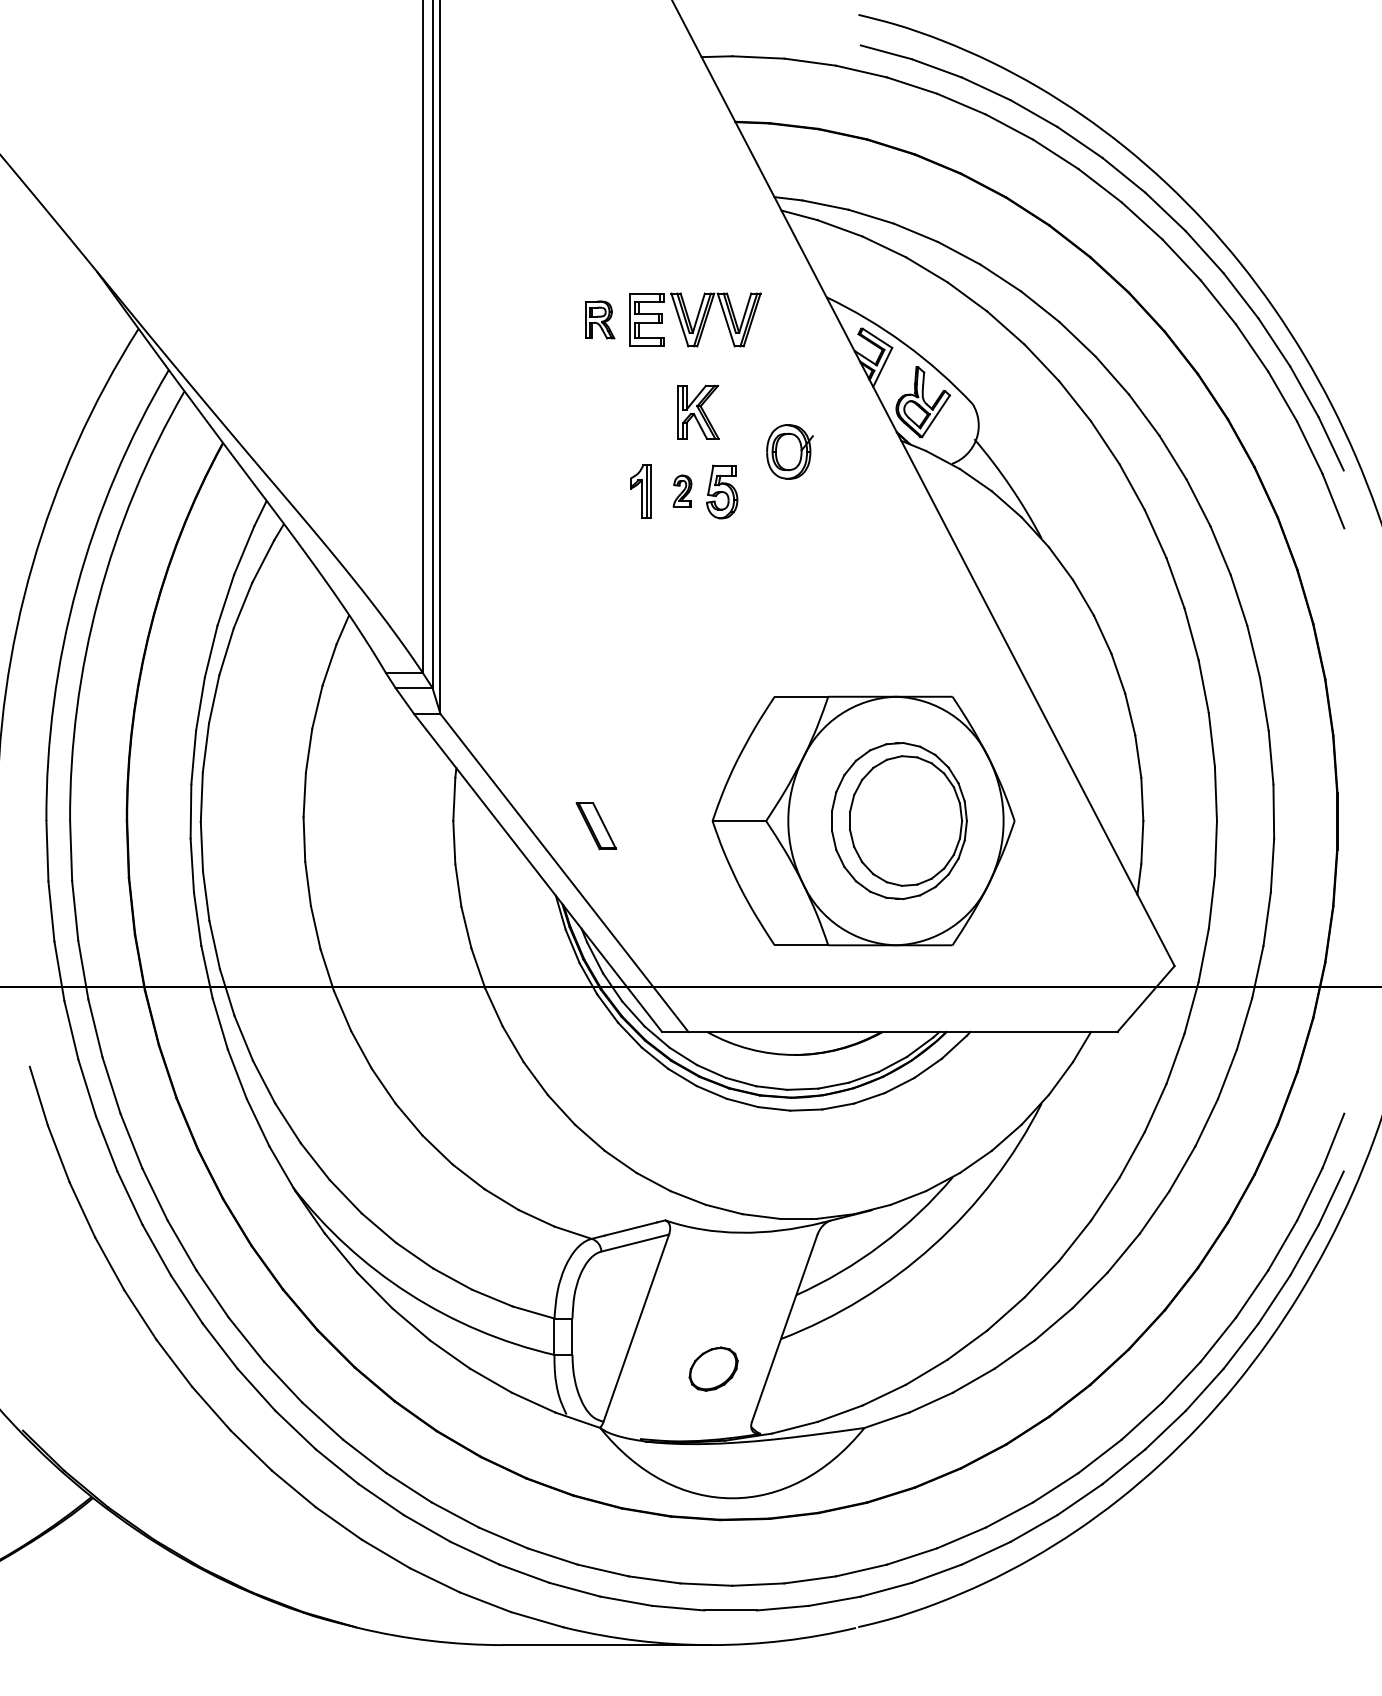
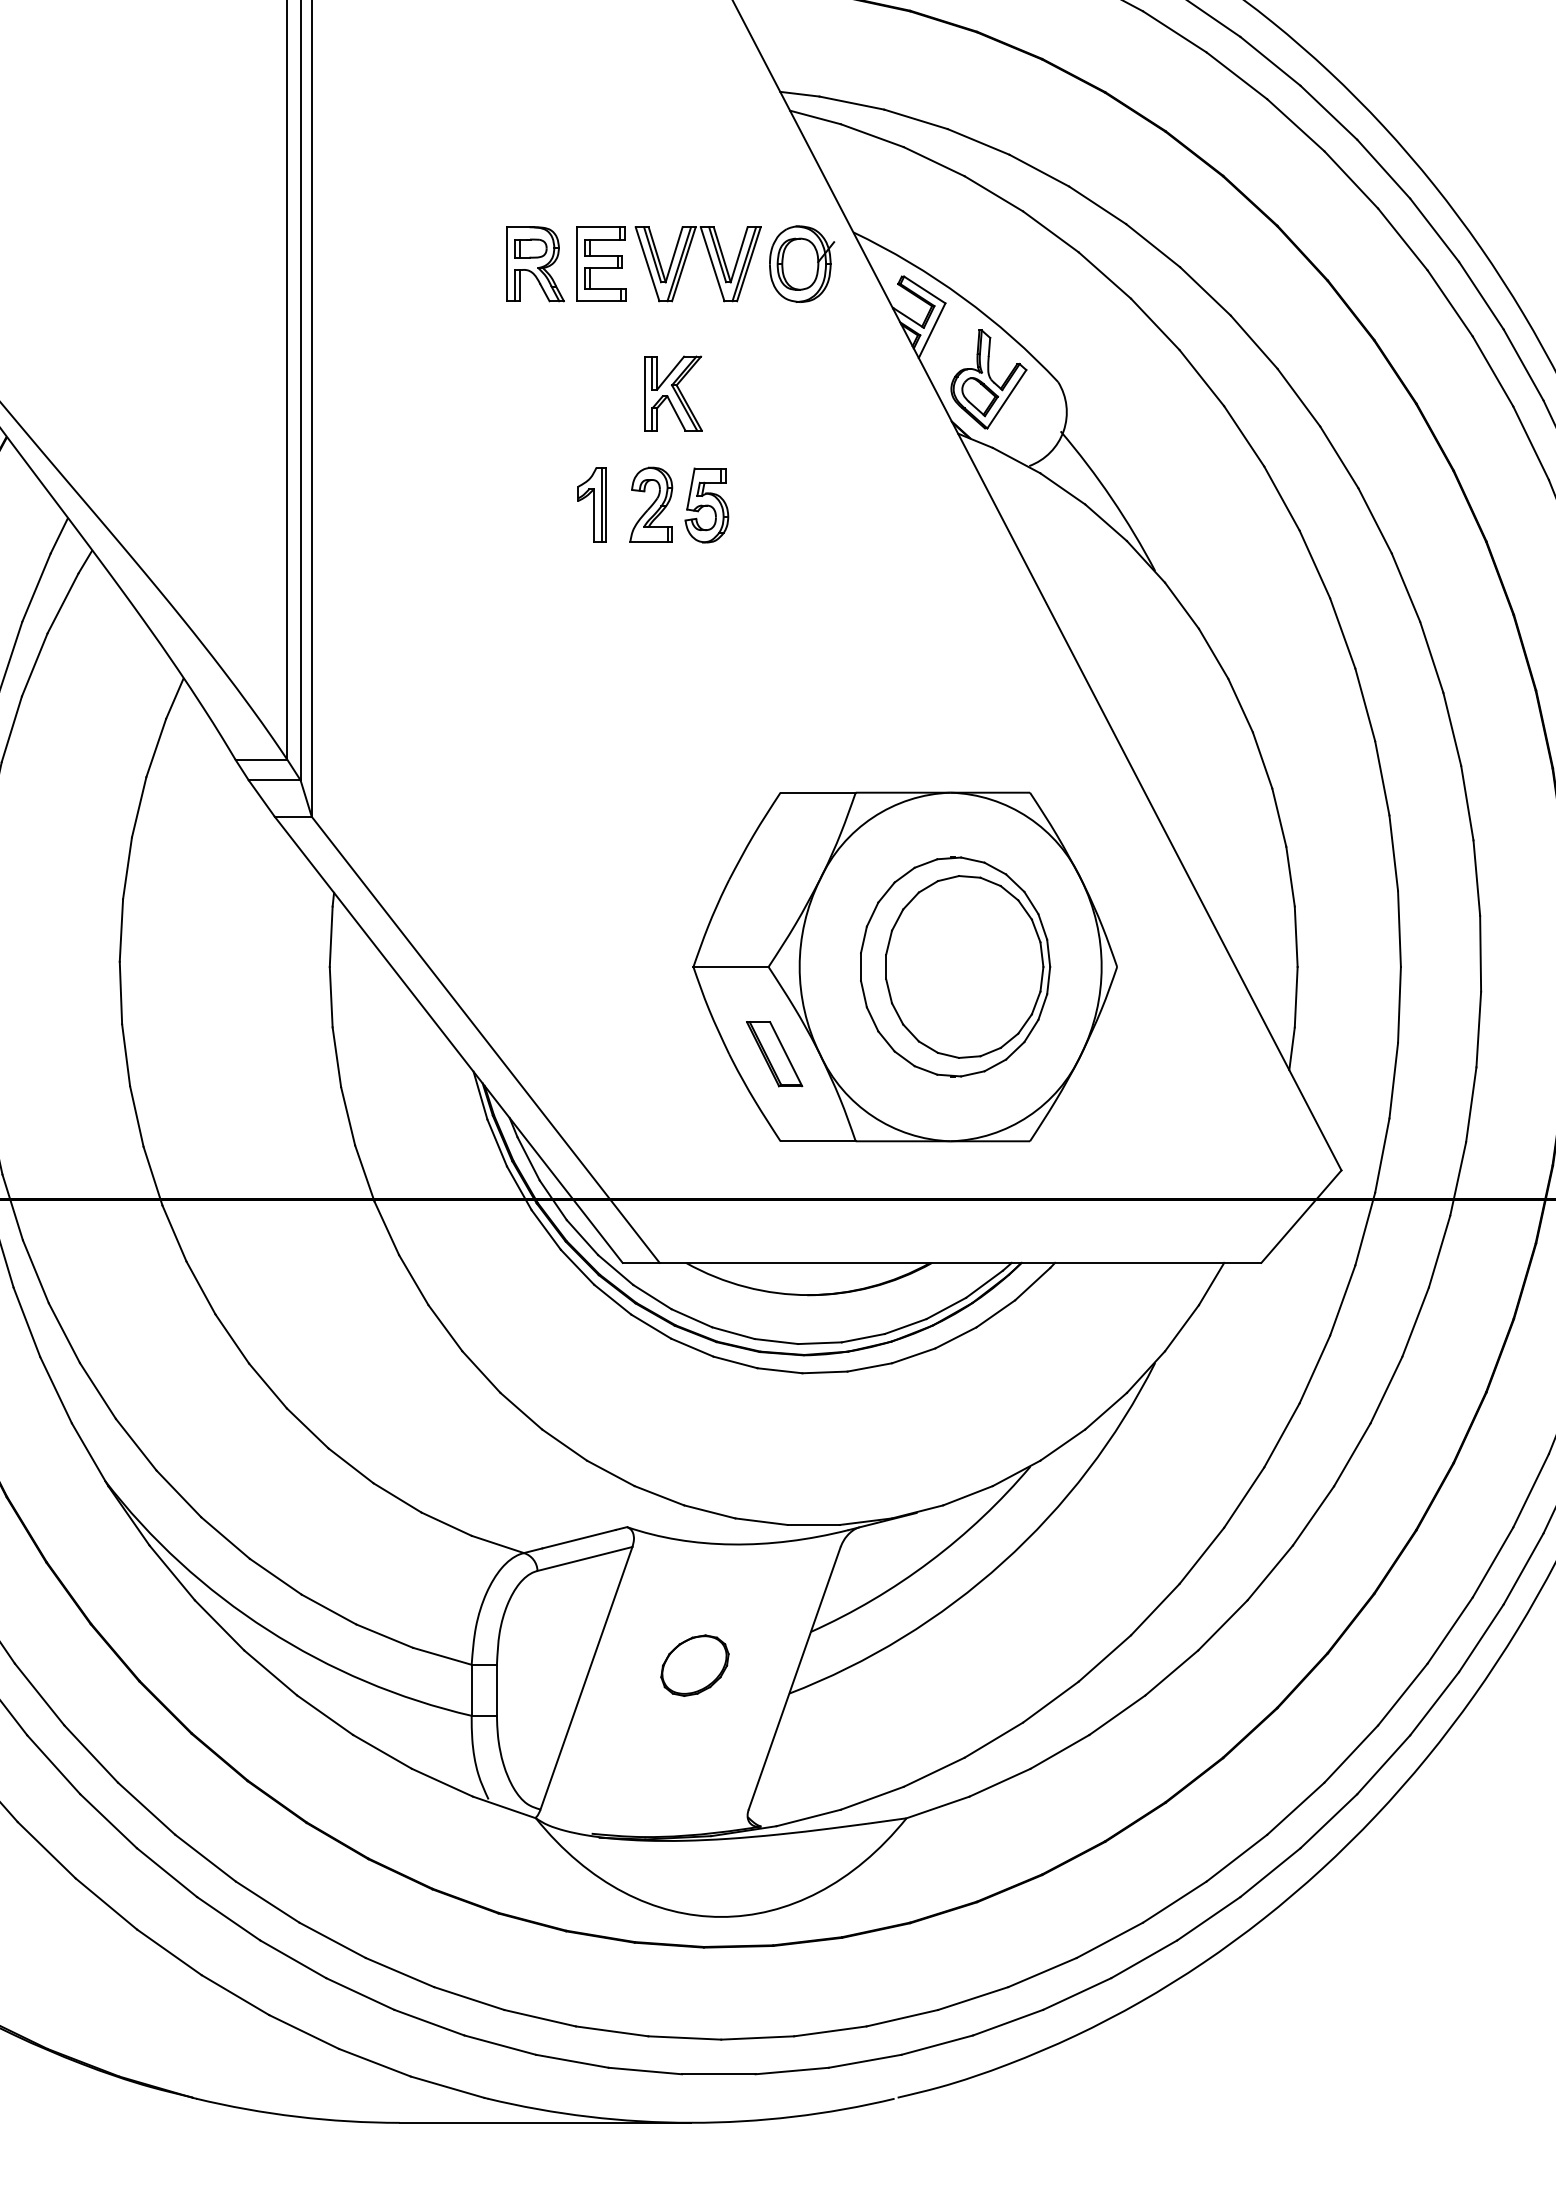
part: (600, 319) -> (536, 263), size x1.43
part: (789, 451) -> (801, 263), moved
part: (682, 491) -> (651, 504), size x1.67
part: (596, 826) -> (774, 1054), moved
part: (713, 1368) -> (694, 1664), moved

